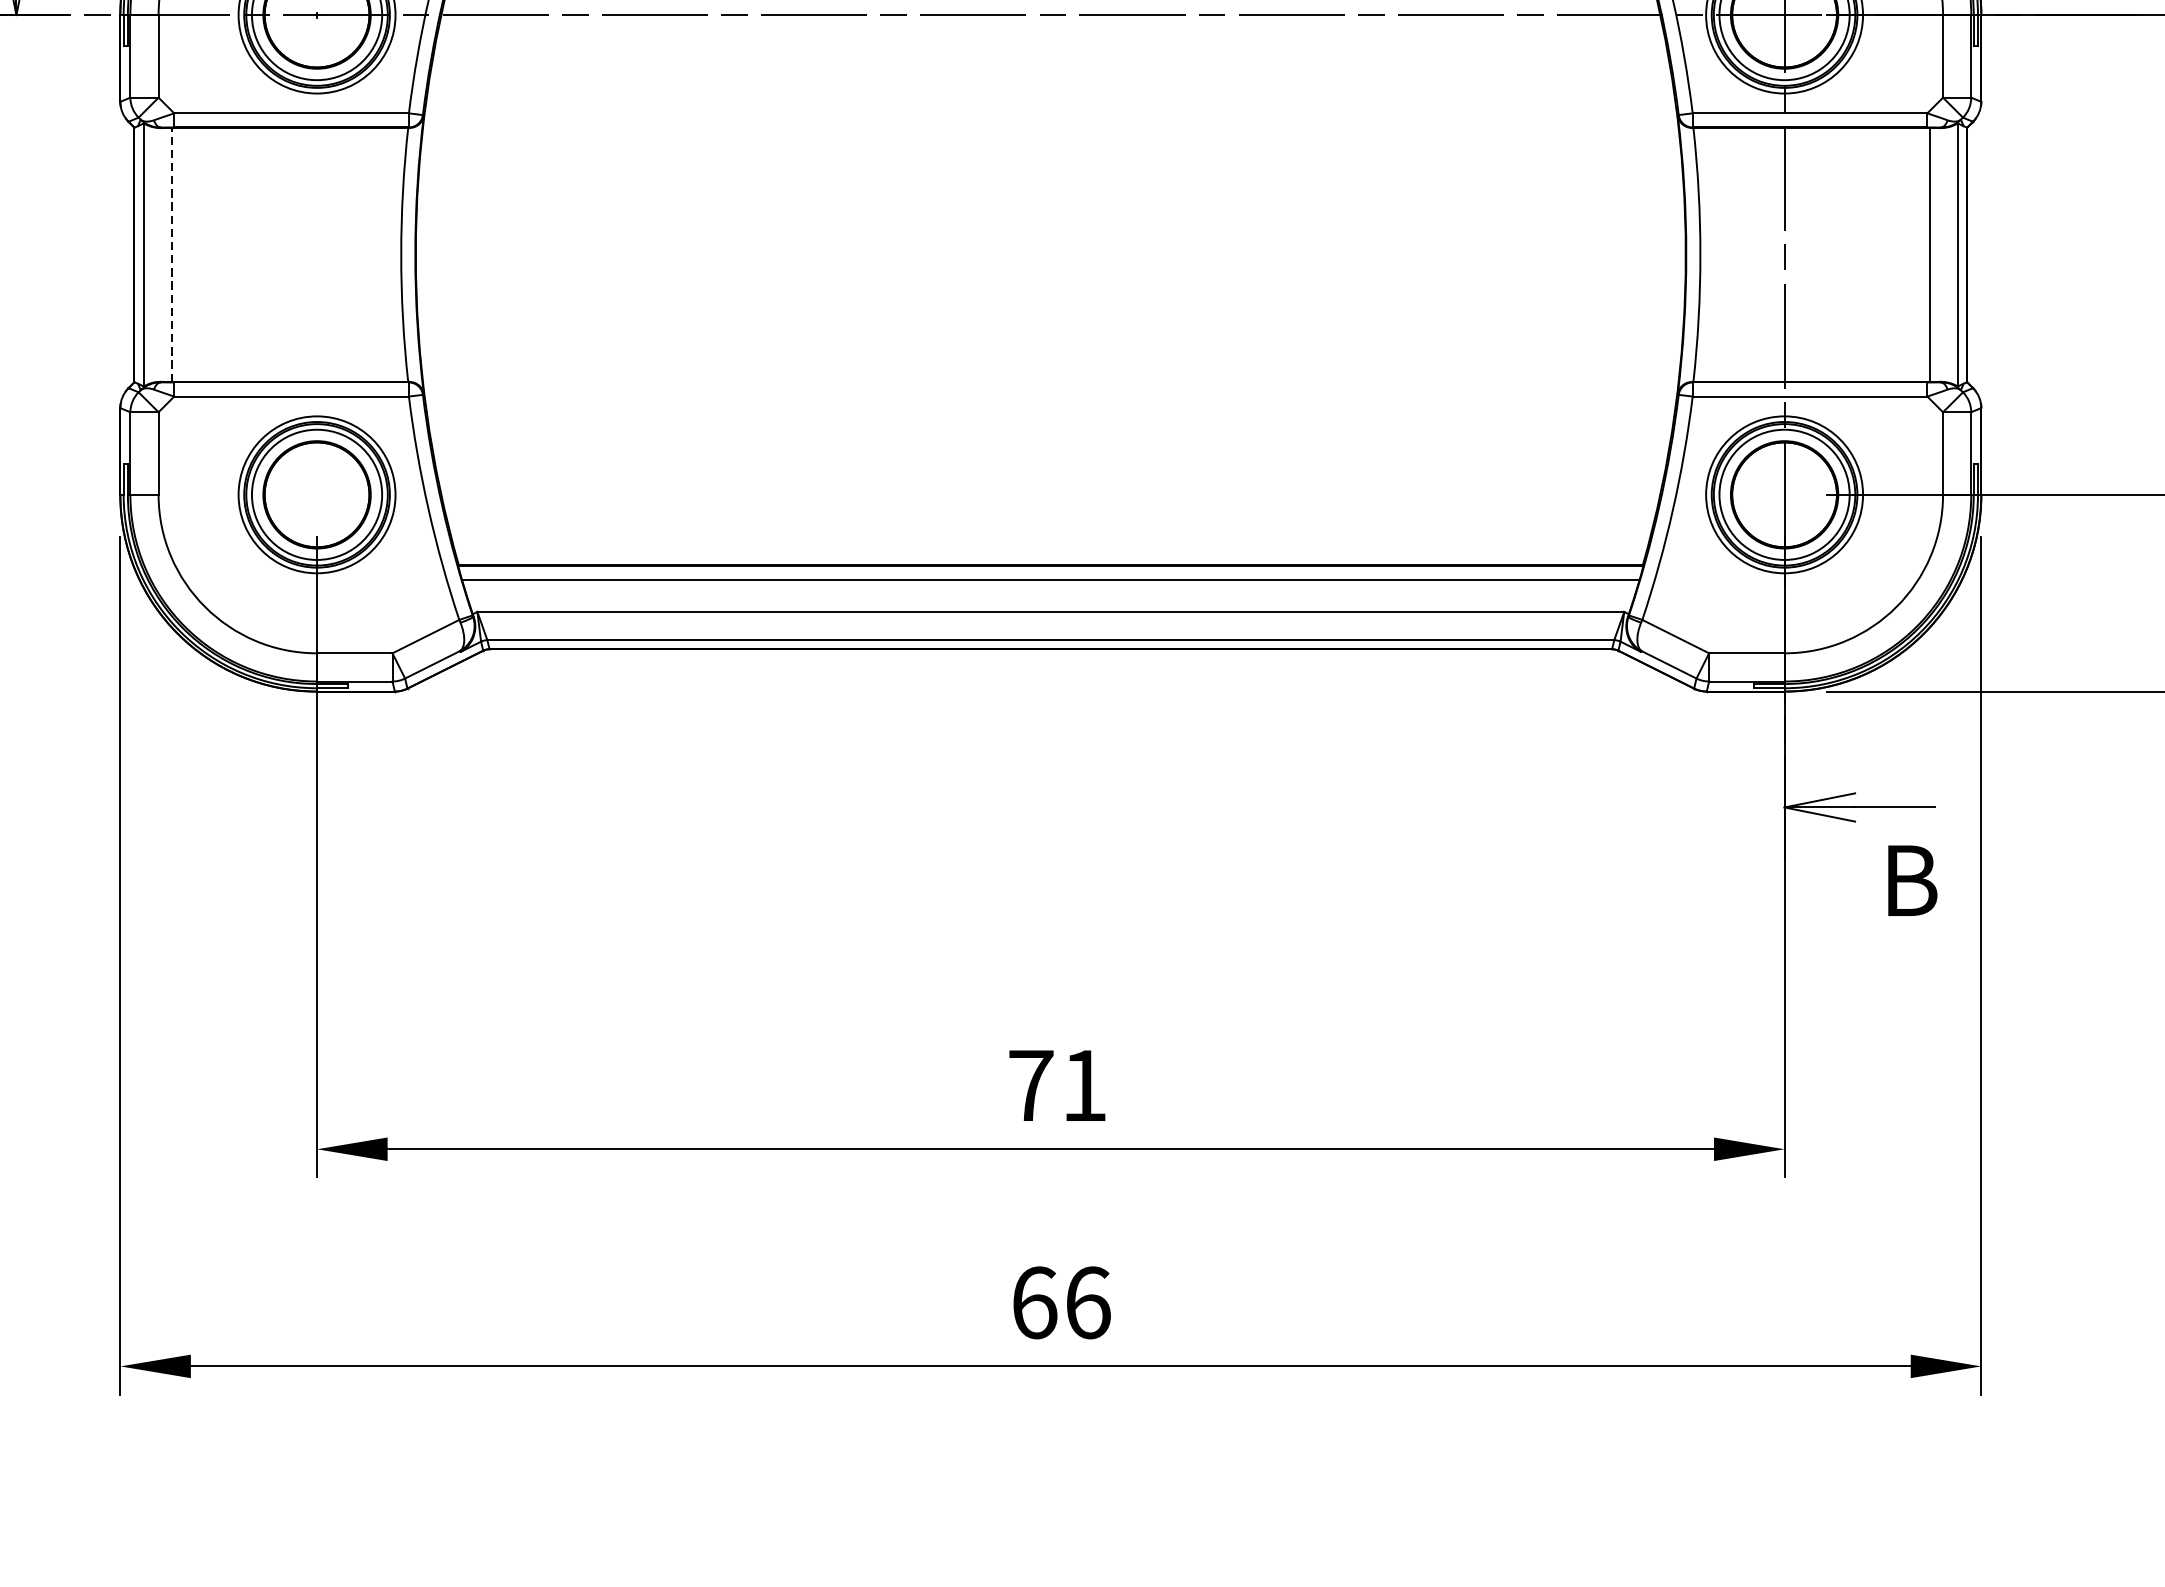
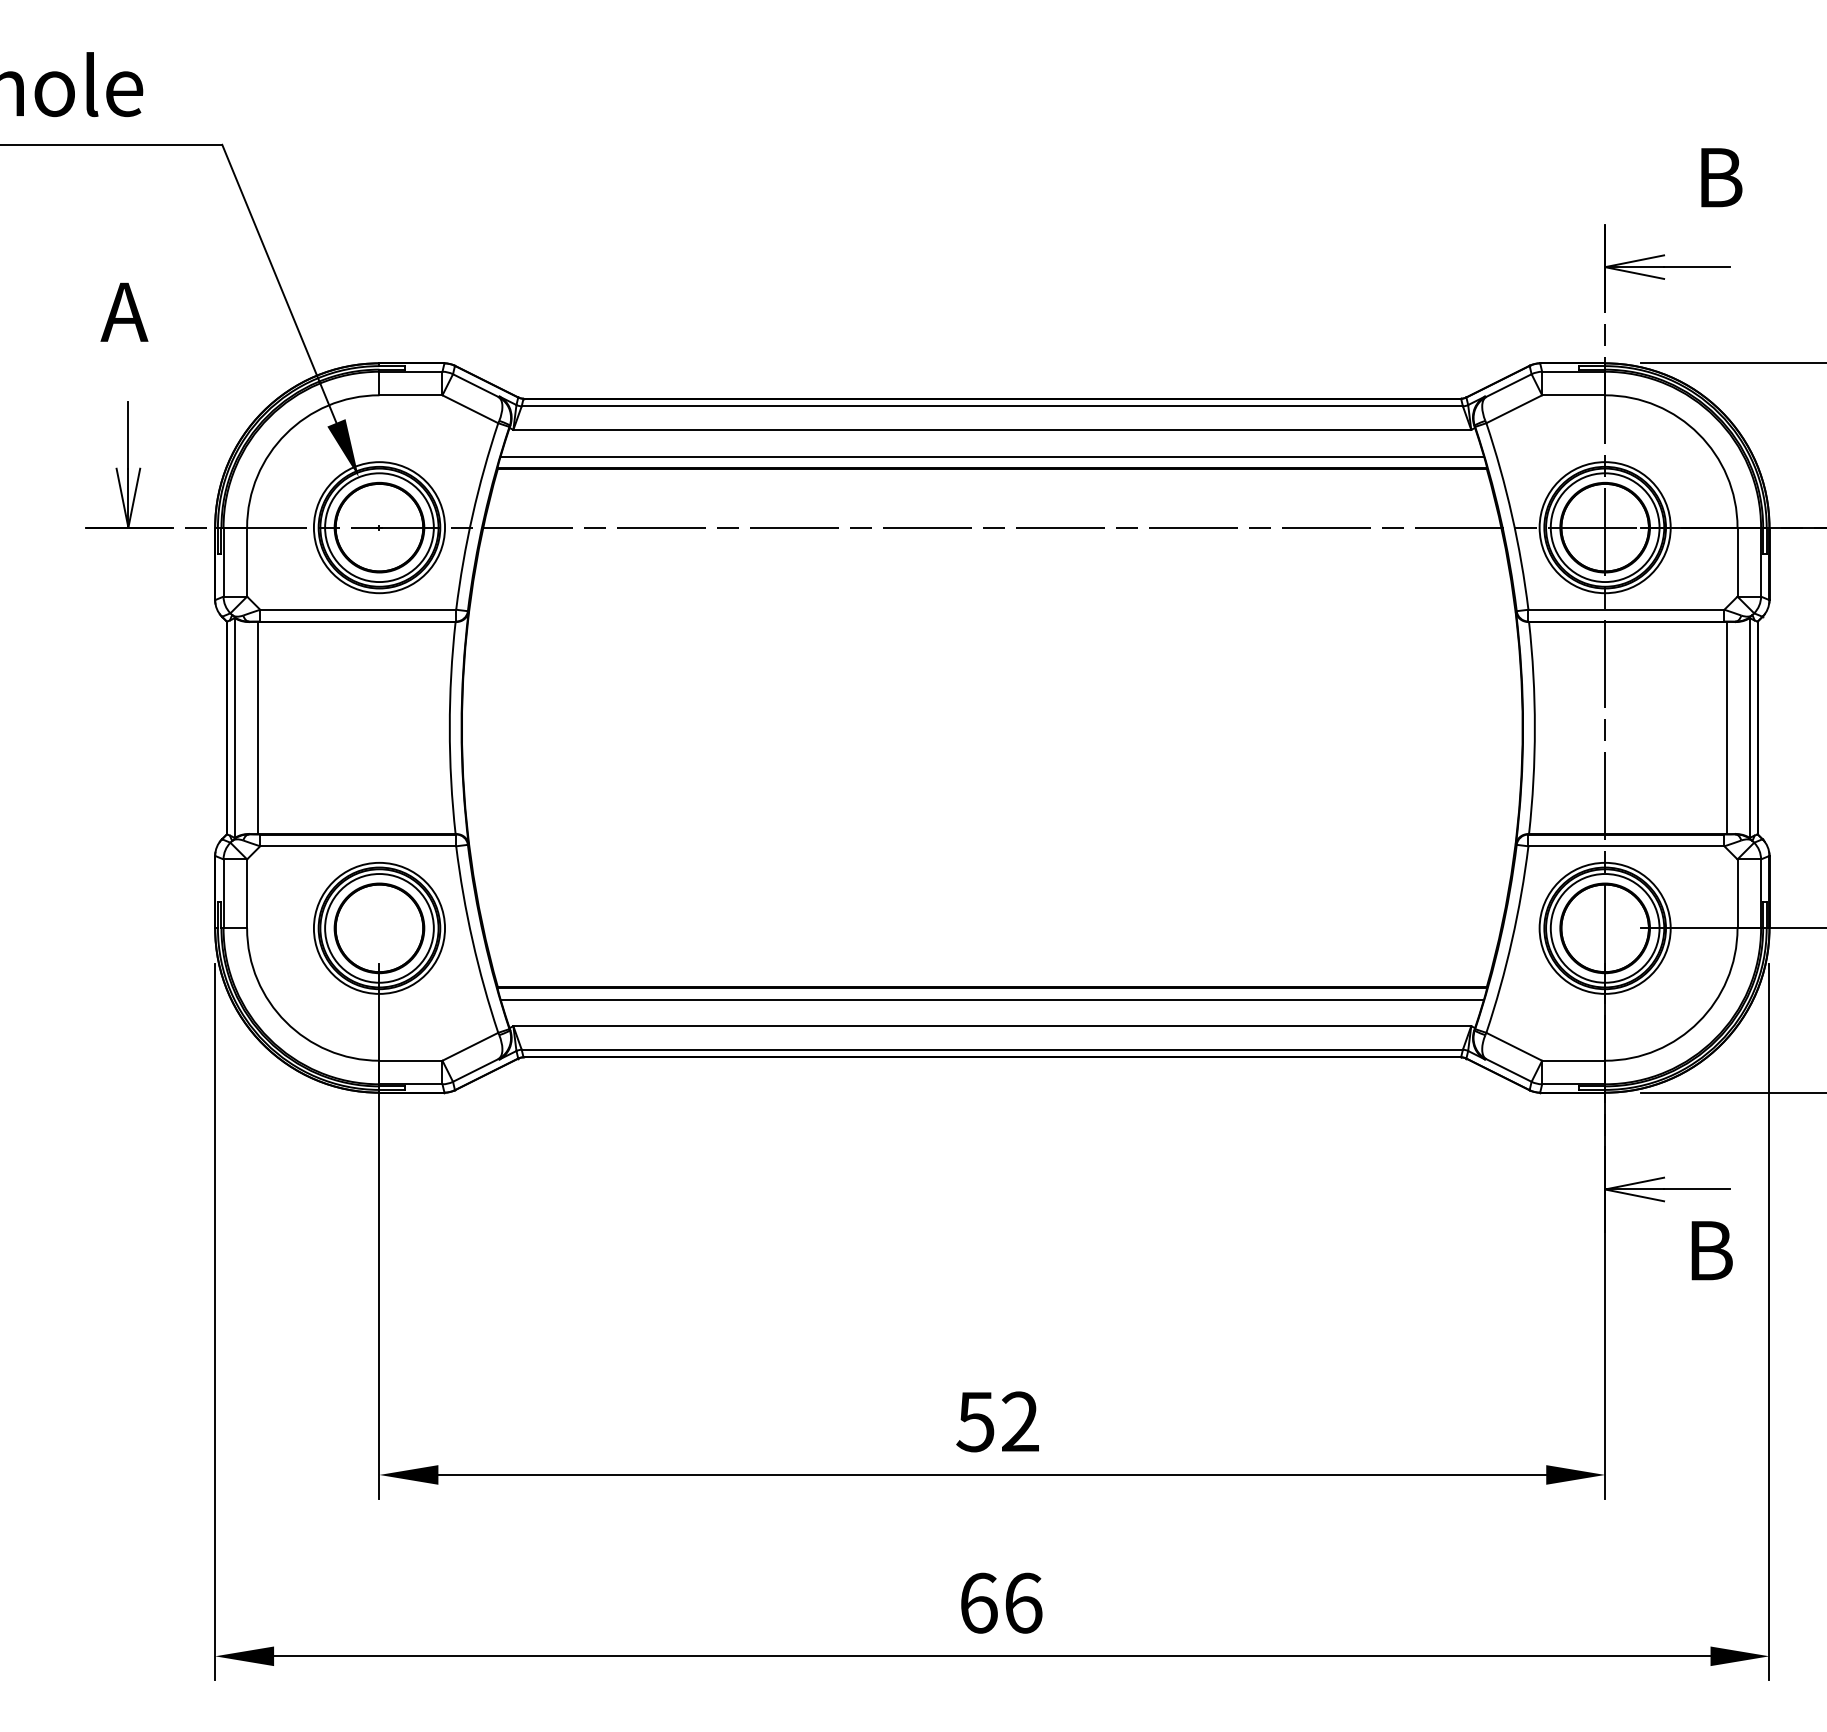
line: (172, 254) -> (258, 727), dashed -> solid
text: (1057, 1085) -> (997, 1421), 71 -> 52

